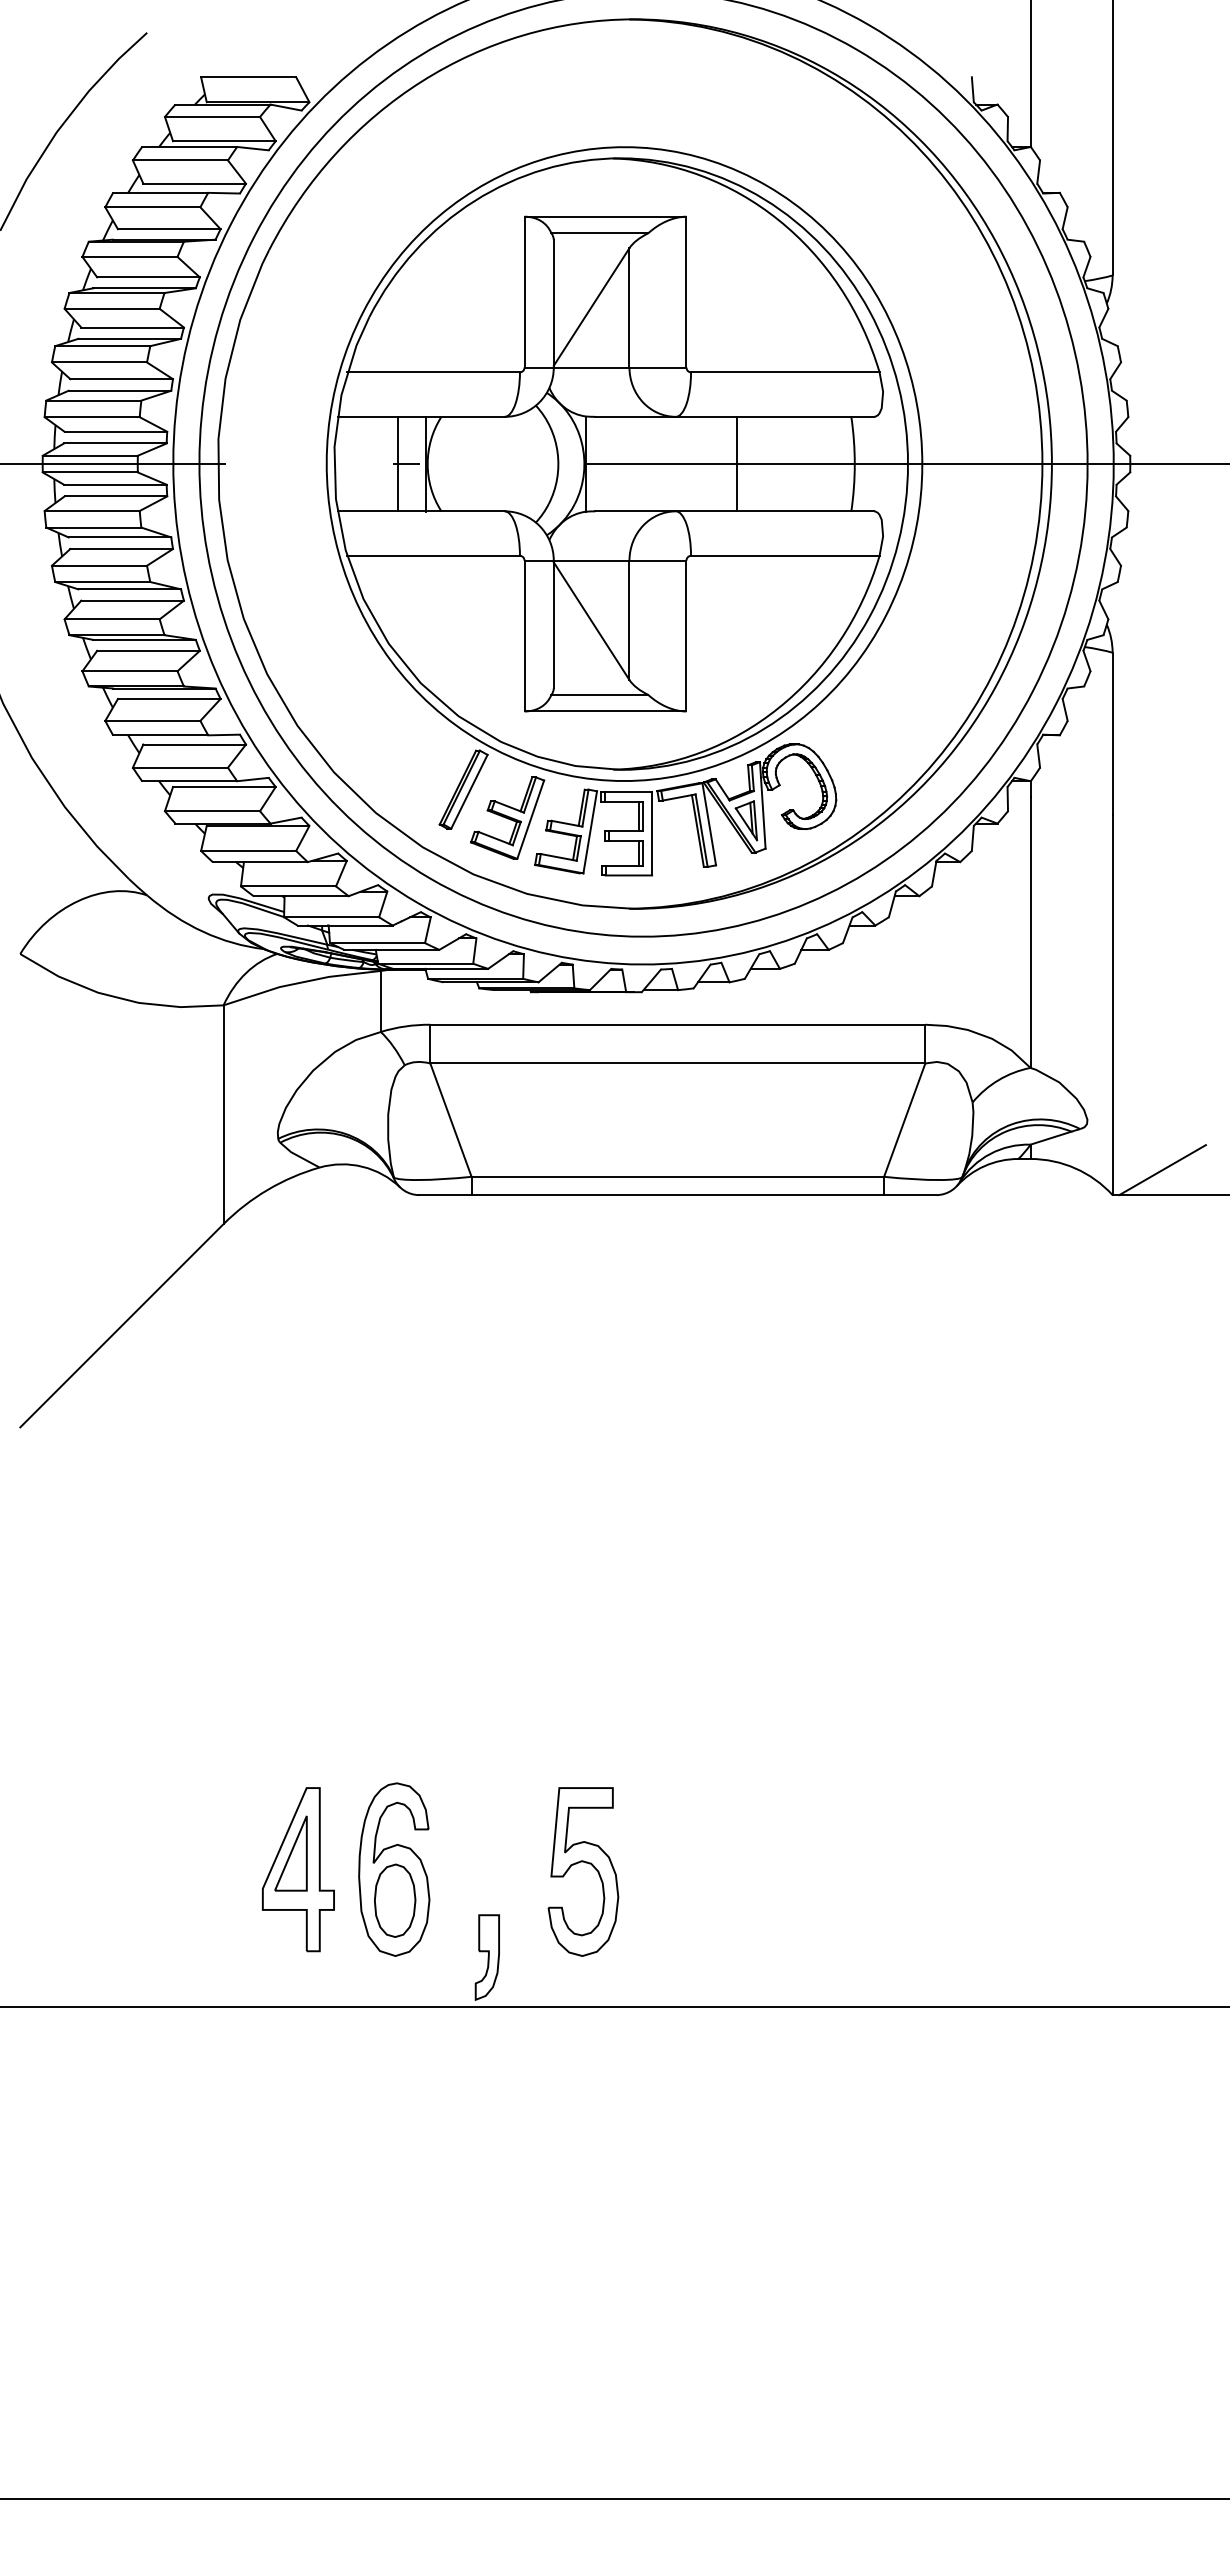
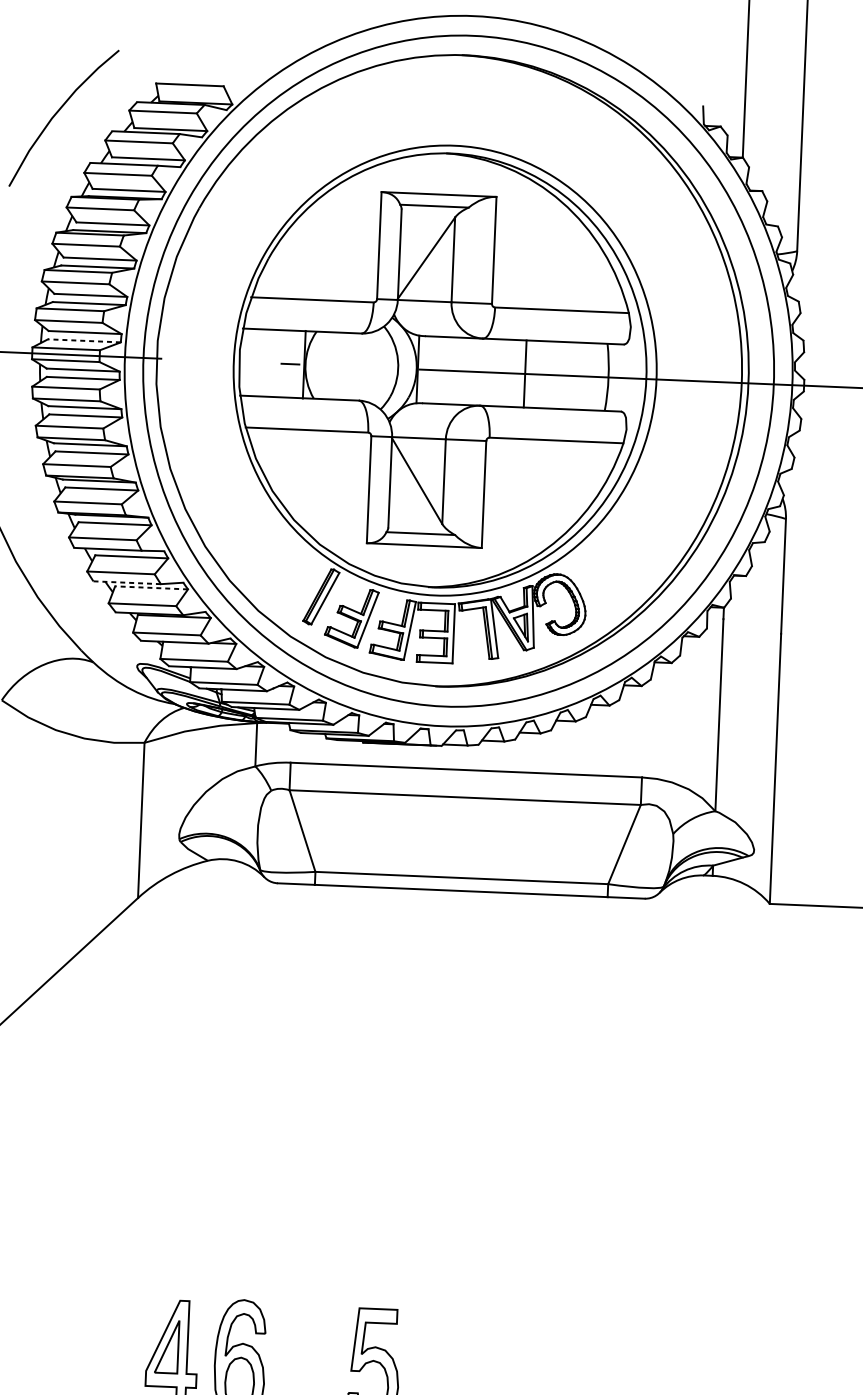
line: (114, 443) -> (83, 340), solid -> dashed
line: (397, 463) -> (284, 363), removed
line: (189, 781) -> (127, 582), solid -> dashed
line: (223, 787) -> (150, 588), solid -> dashed
line: (1162, 1170) -> (805, 887), removed

